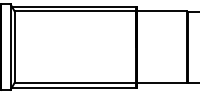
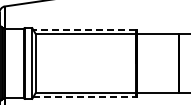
line: (73, 6) -> (84, 29), solid -> dashed
line: (74, 88) -> (85, 97), solid -> dashed

